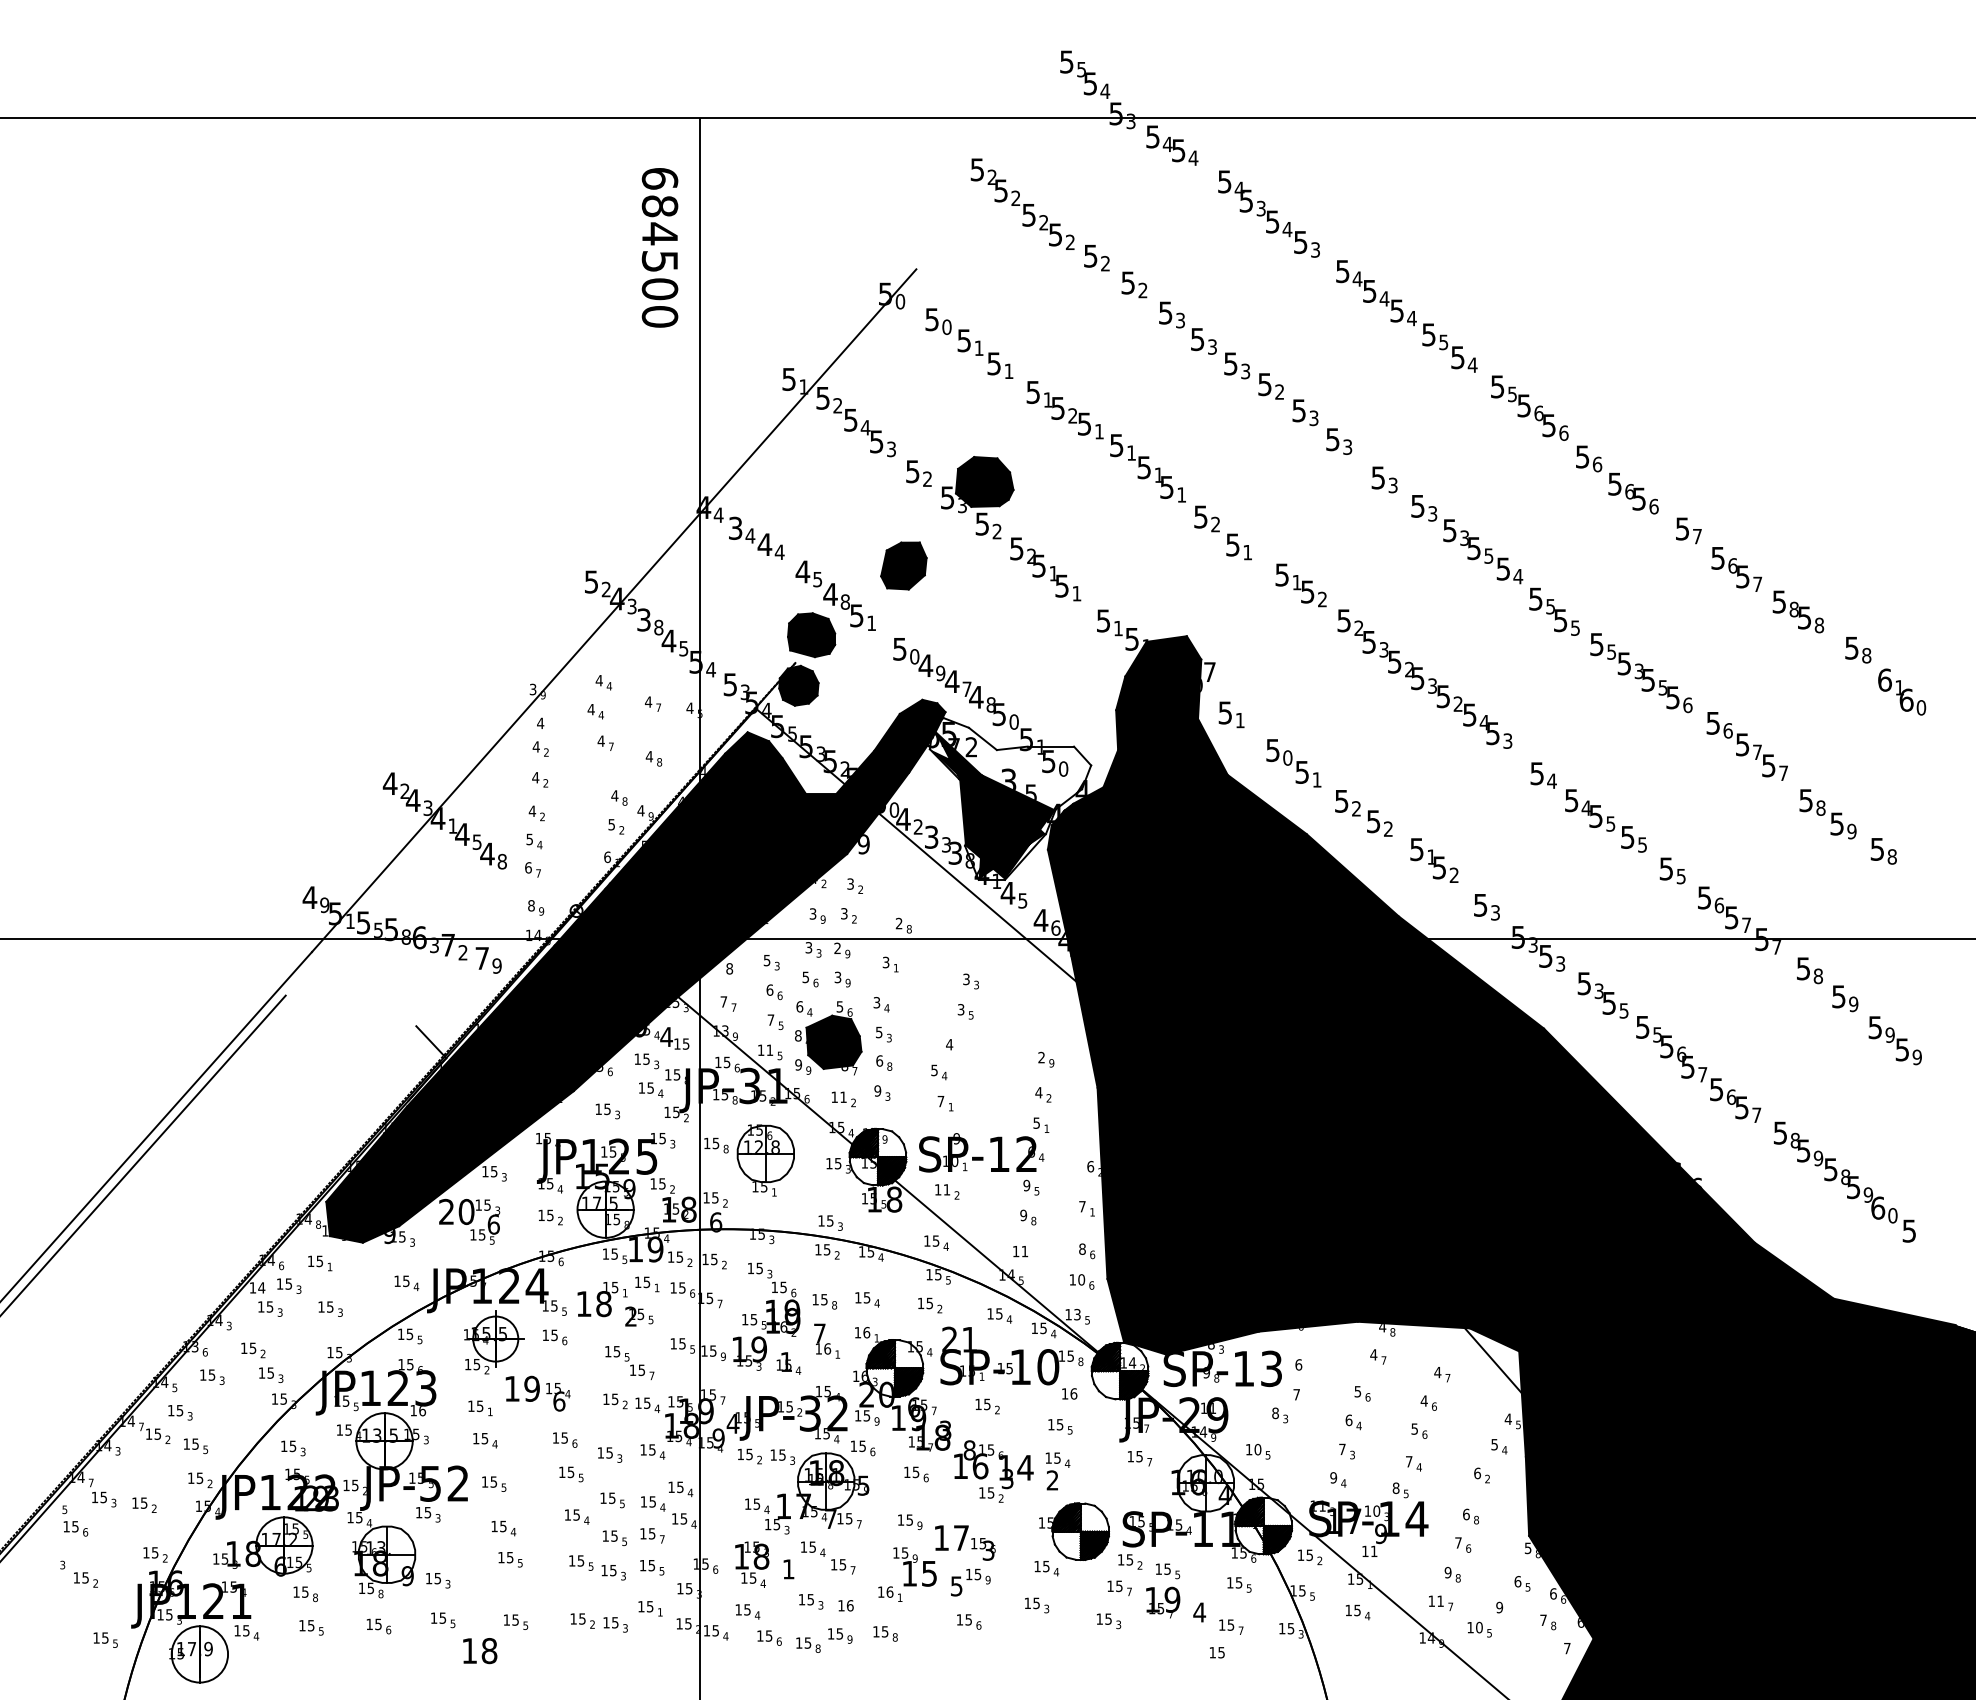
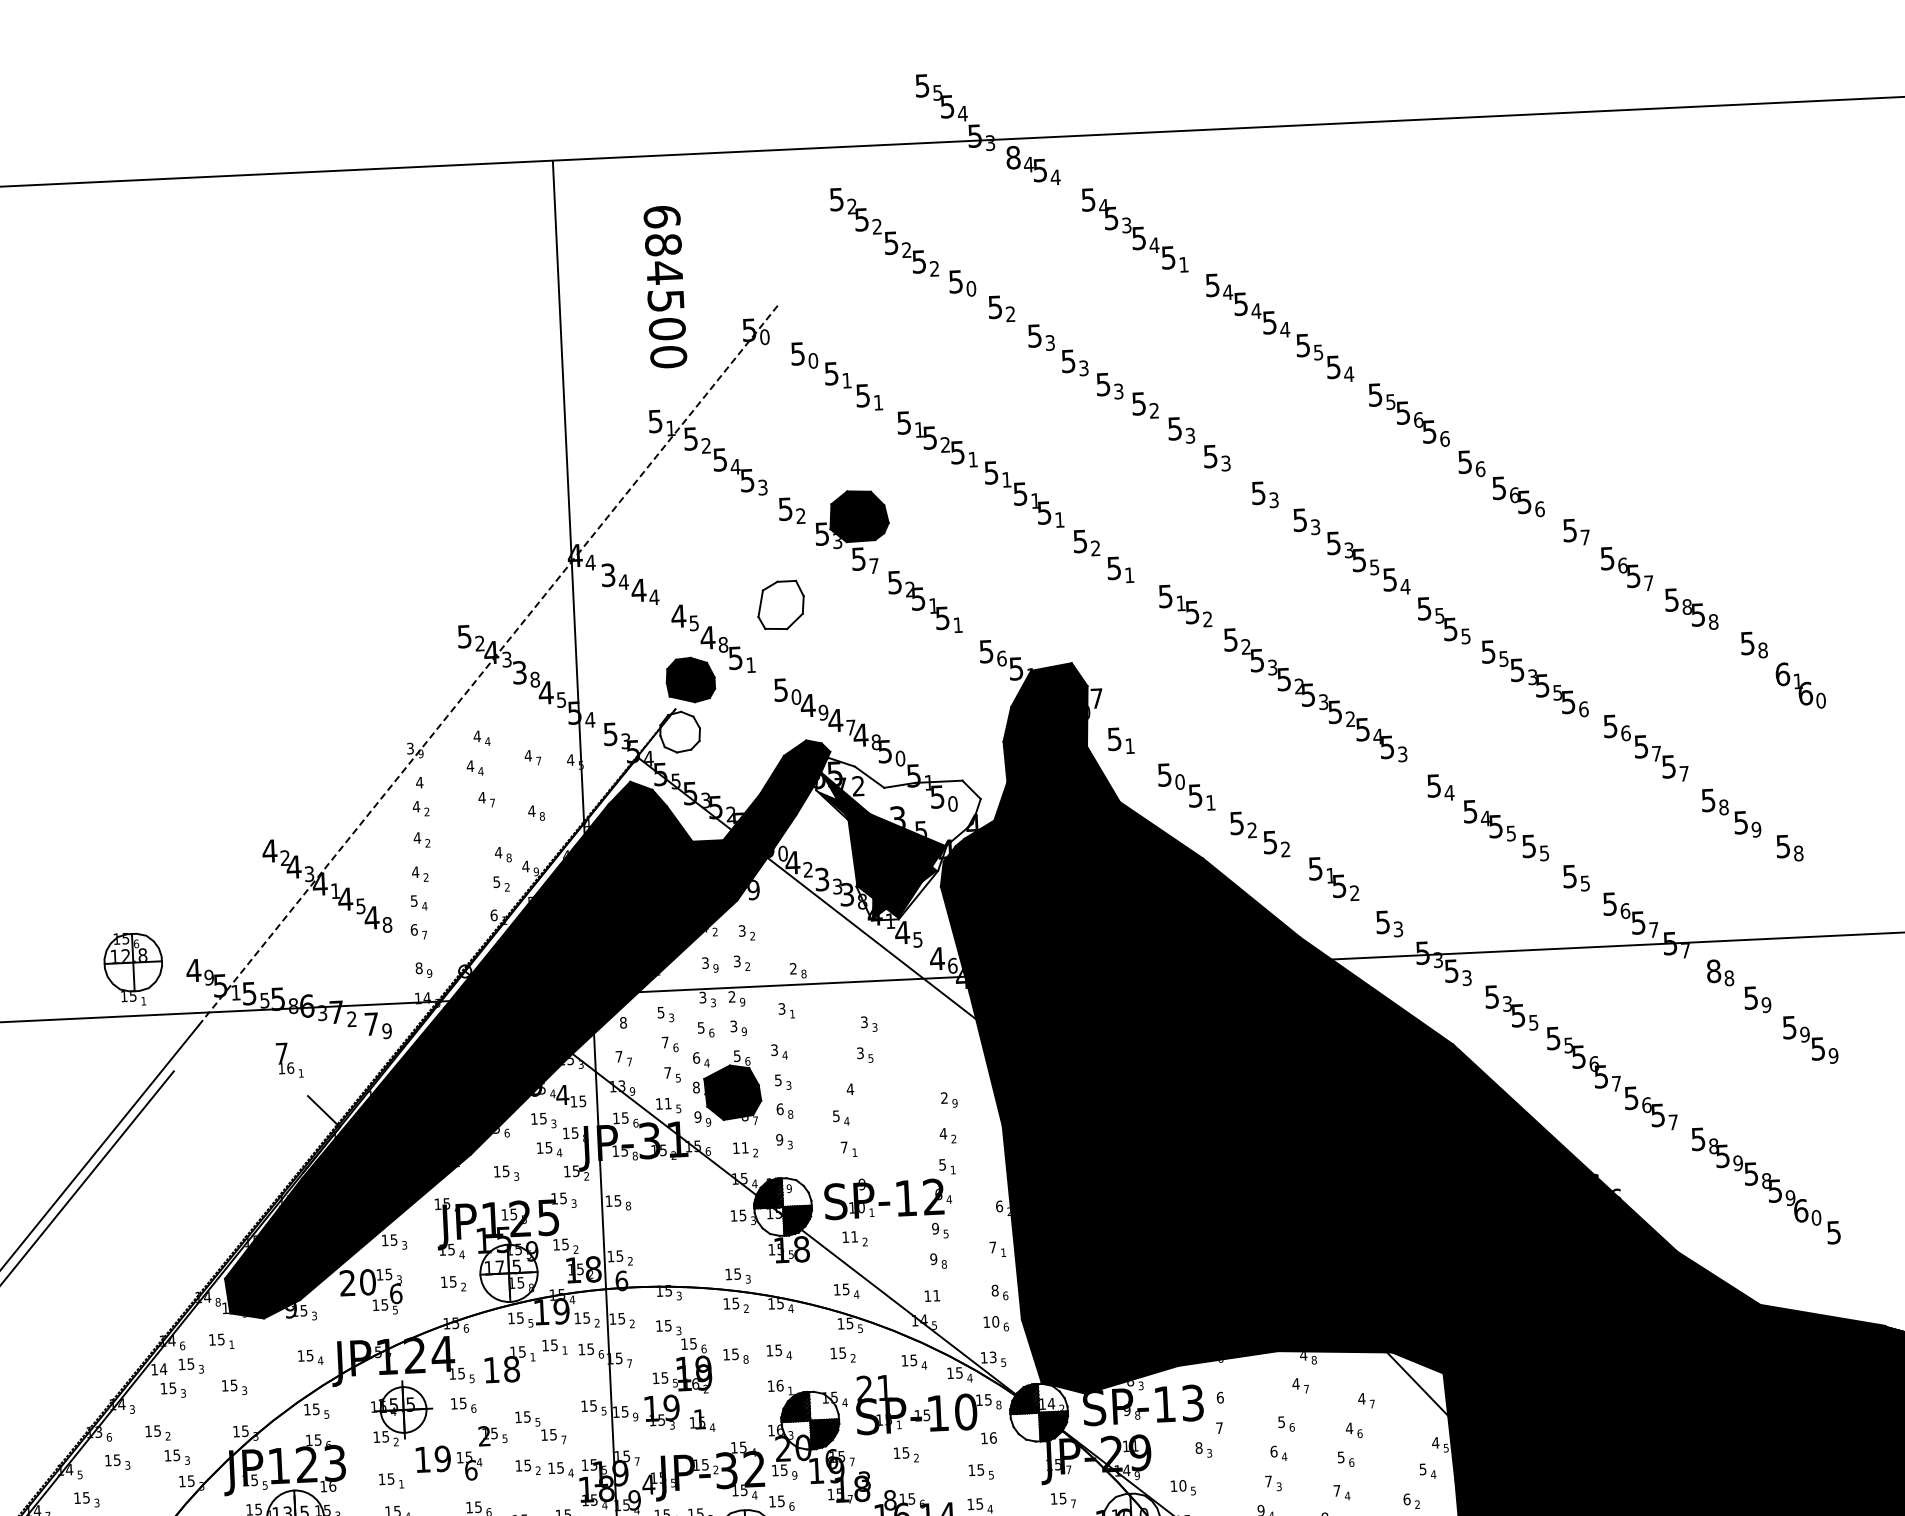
text: (1152, 136) -> (1012, 157), 5 -> 8
text: (659, 247) -> (664, 286), moved
text: (1315, 249) -> (1183, 264), 3 -> 1
text: (1105, 263) -> (971, 288), 2 -> 0
text: (996, 531) -> (873, 565), 2 -> 7
fill: (903, 565) -> (780, 604), removed
line: (614, 610) -> (489, 664), solid -> dashed
text: (1118, 628) -> (1001, 658), 1 -> 6
fill: (798, 685) -> (679, 731), removed
text: (1803, 968) -> (1713, 971), 5 -> 8
text: (769, 989) -> (664, 1041), 6 -> 7
part: (765, 1160) -> (133, 969), moved
text: (639, 1316) -> (493, 1435), moved
text: (827, 1340) -> (290, 1059), moved

